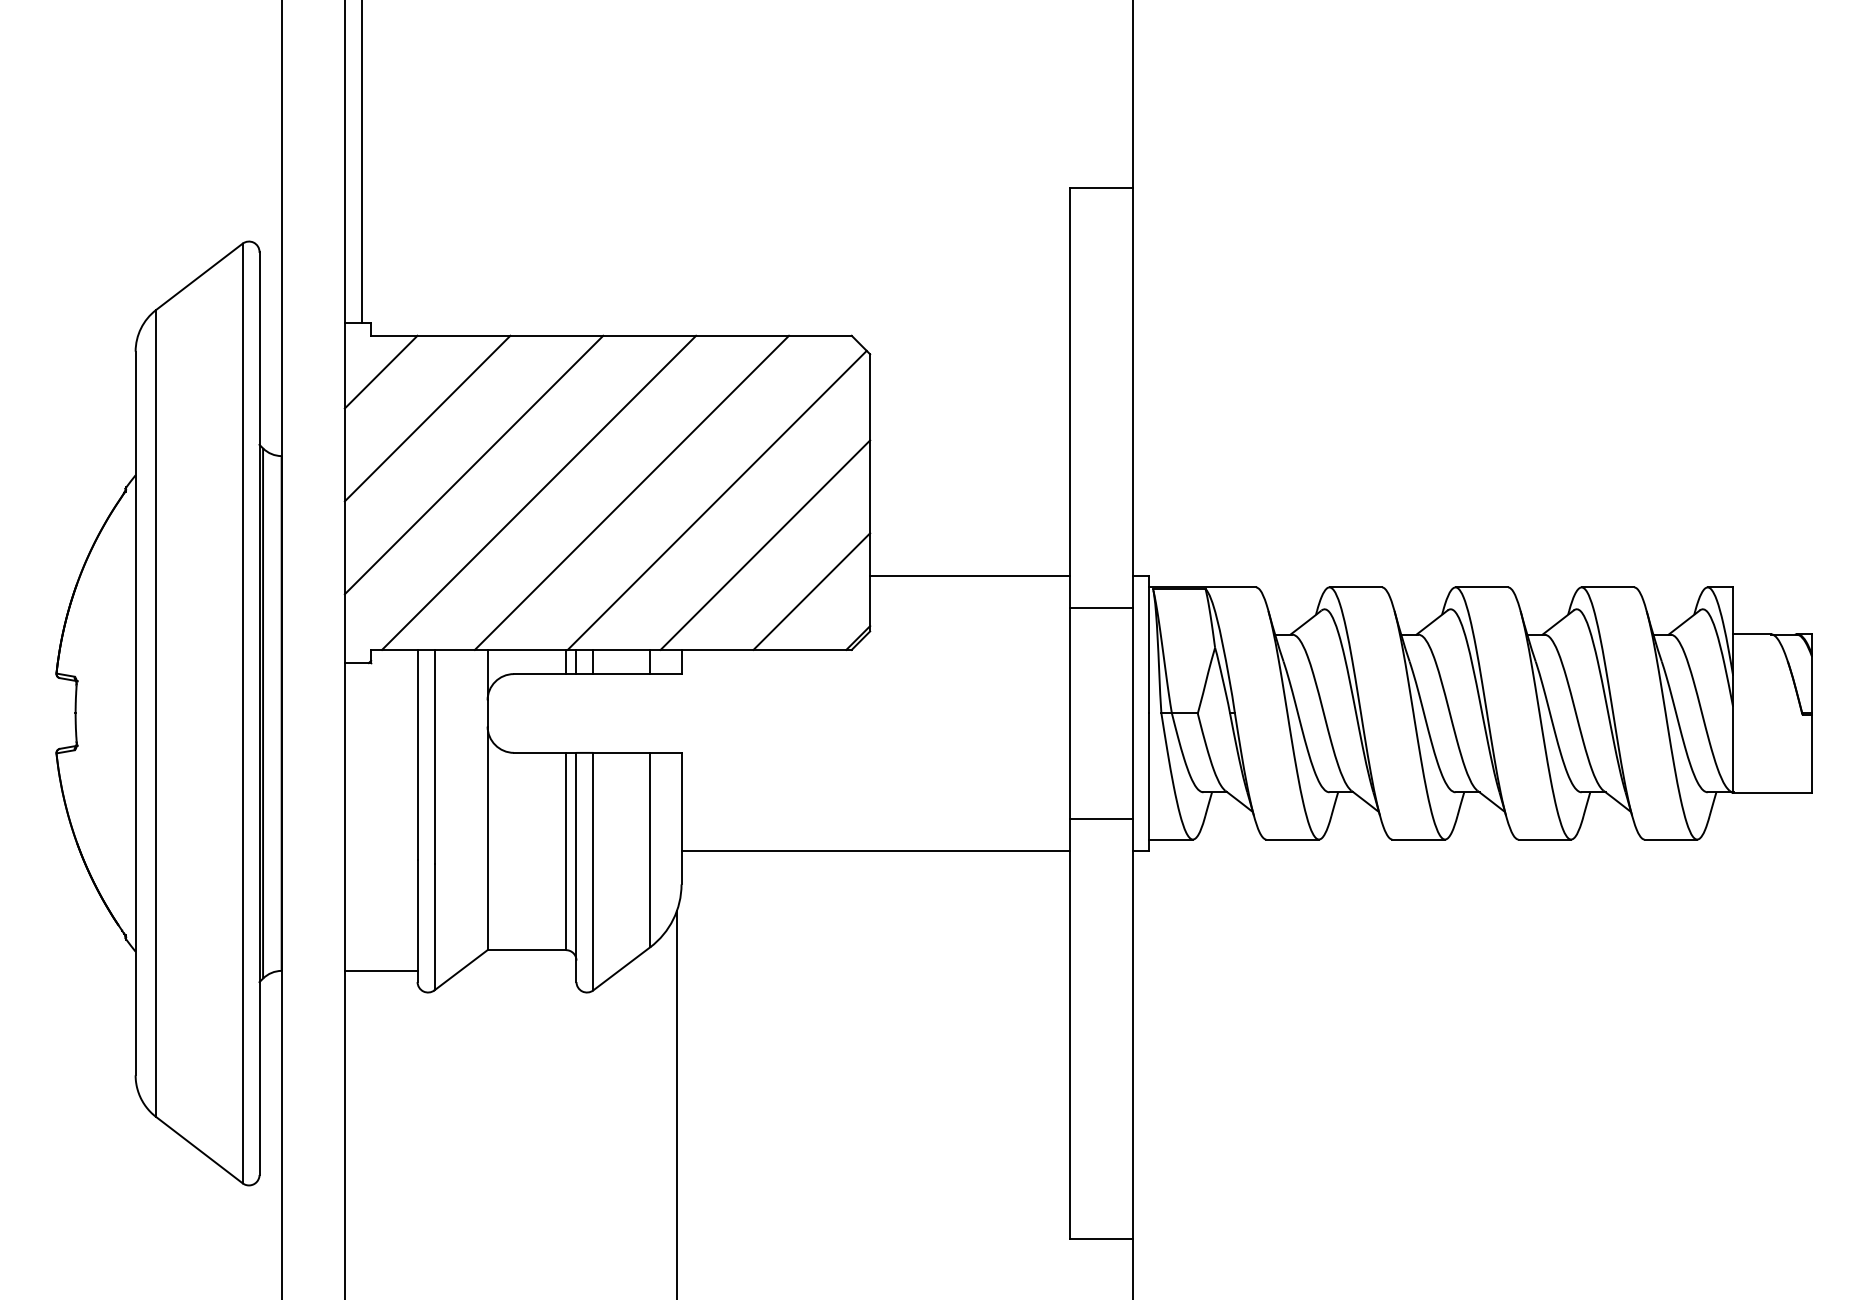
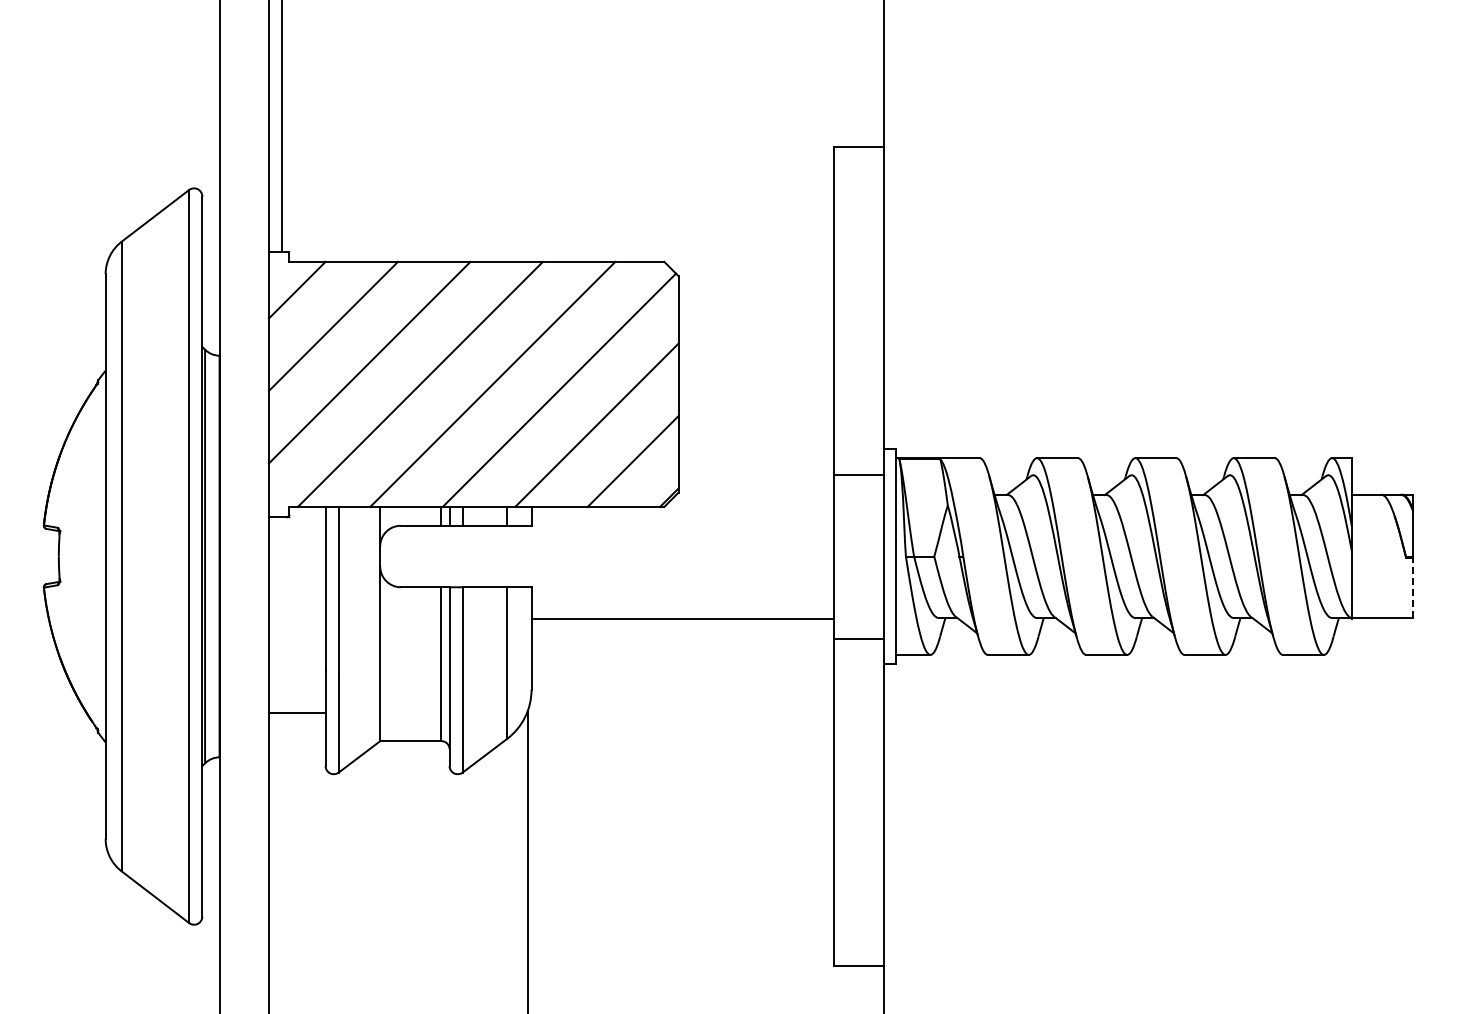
line: (969, 575) -> (756, 448), removed
line: (1812, 753) -> (1413, 587), solid -> dashed
line: (875, 851) -> (682, 619), moved
line: (380, 971) -> (296, 713), moved

